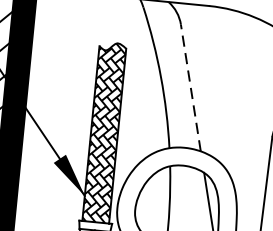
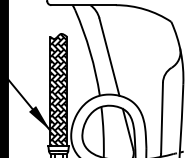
line: (190, 88) -> (109, 57), dashed -> solid

